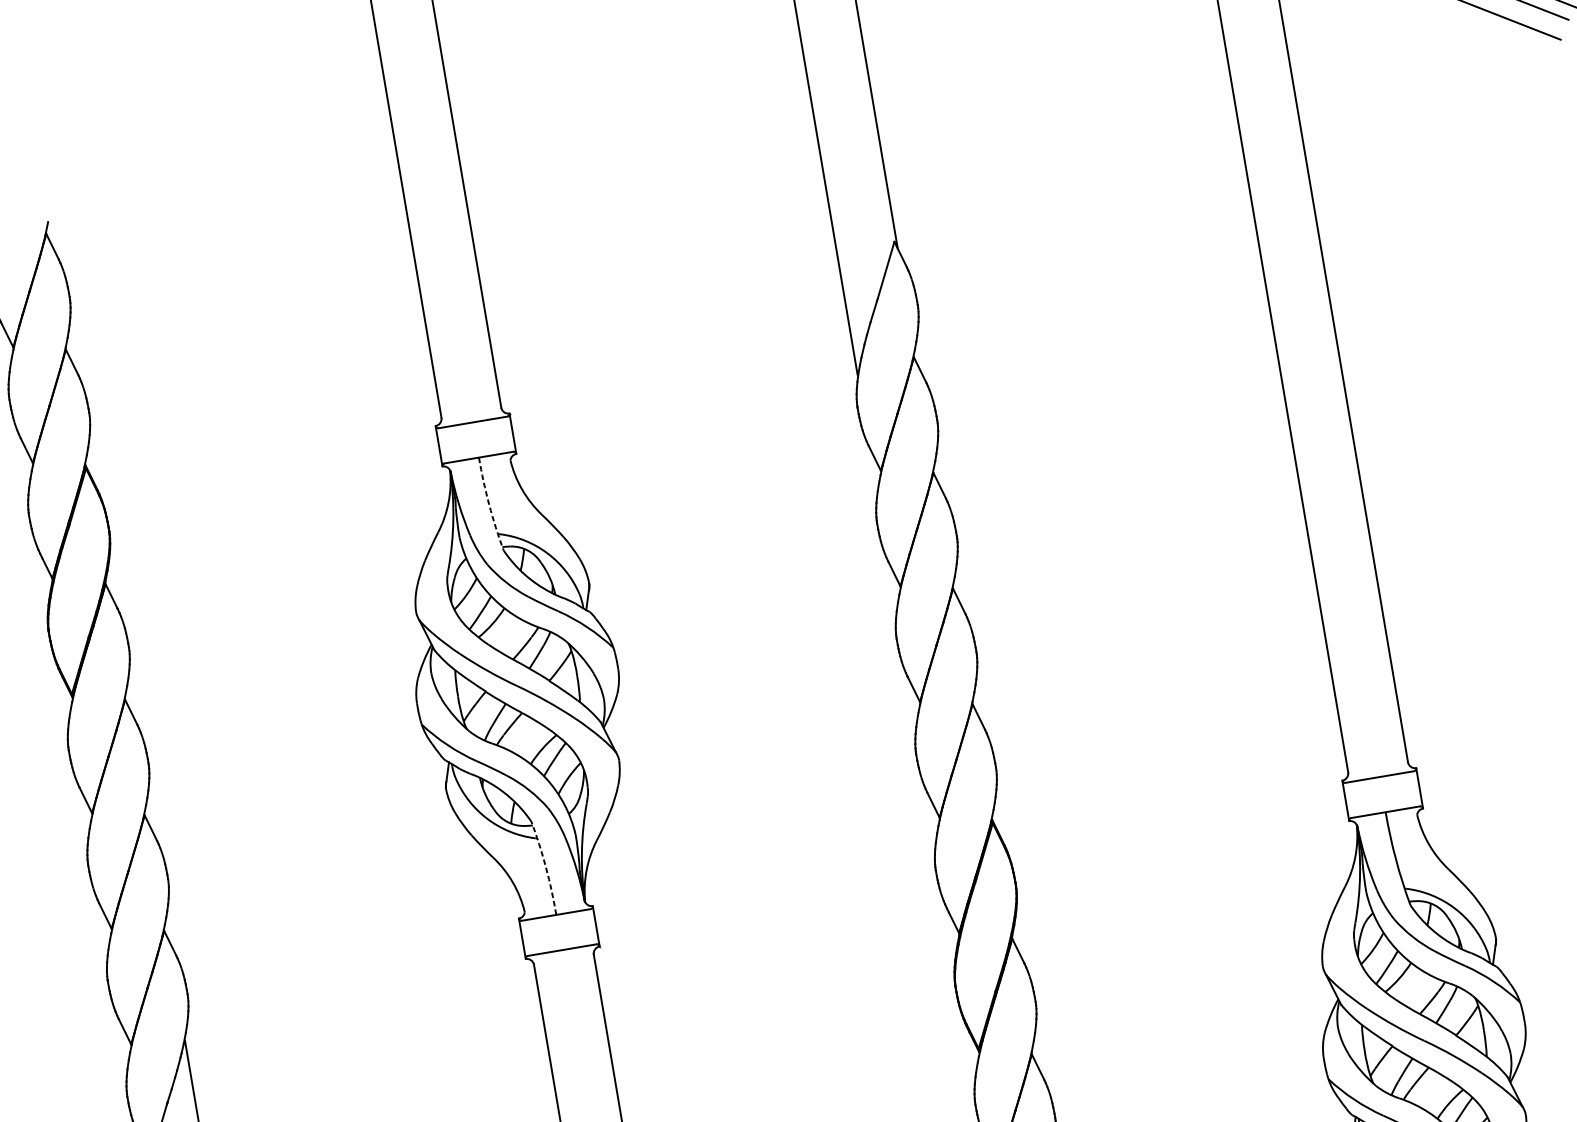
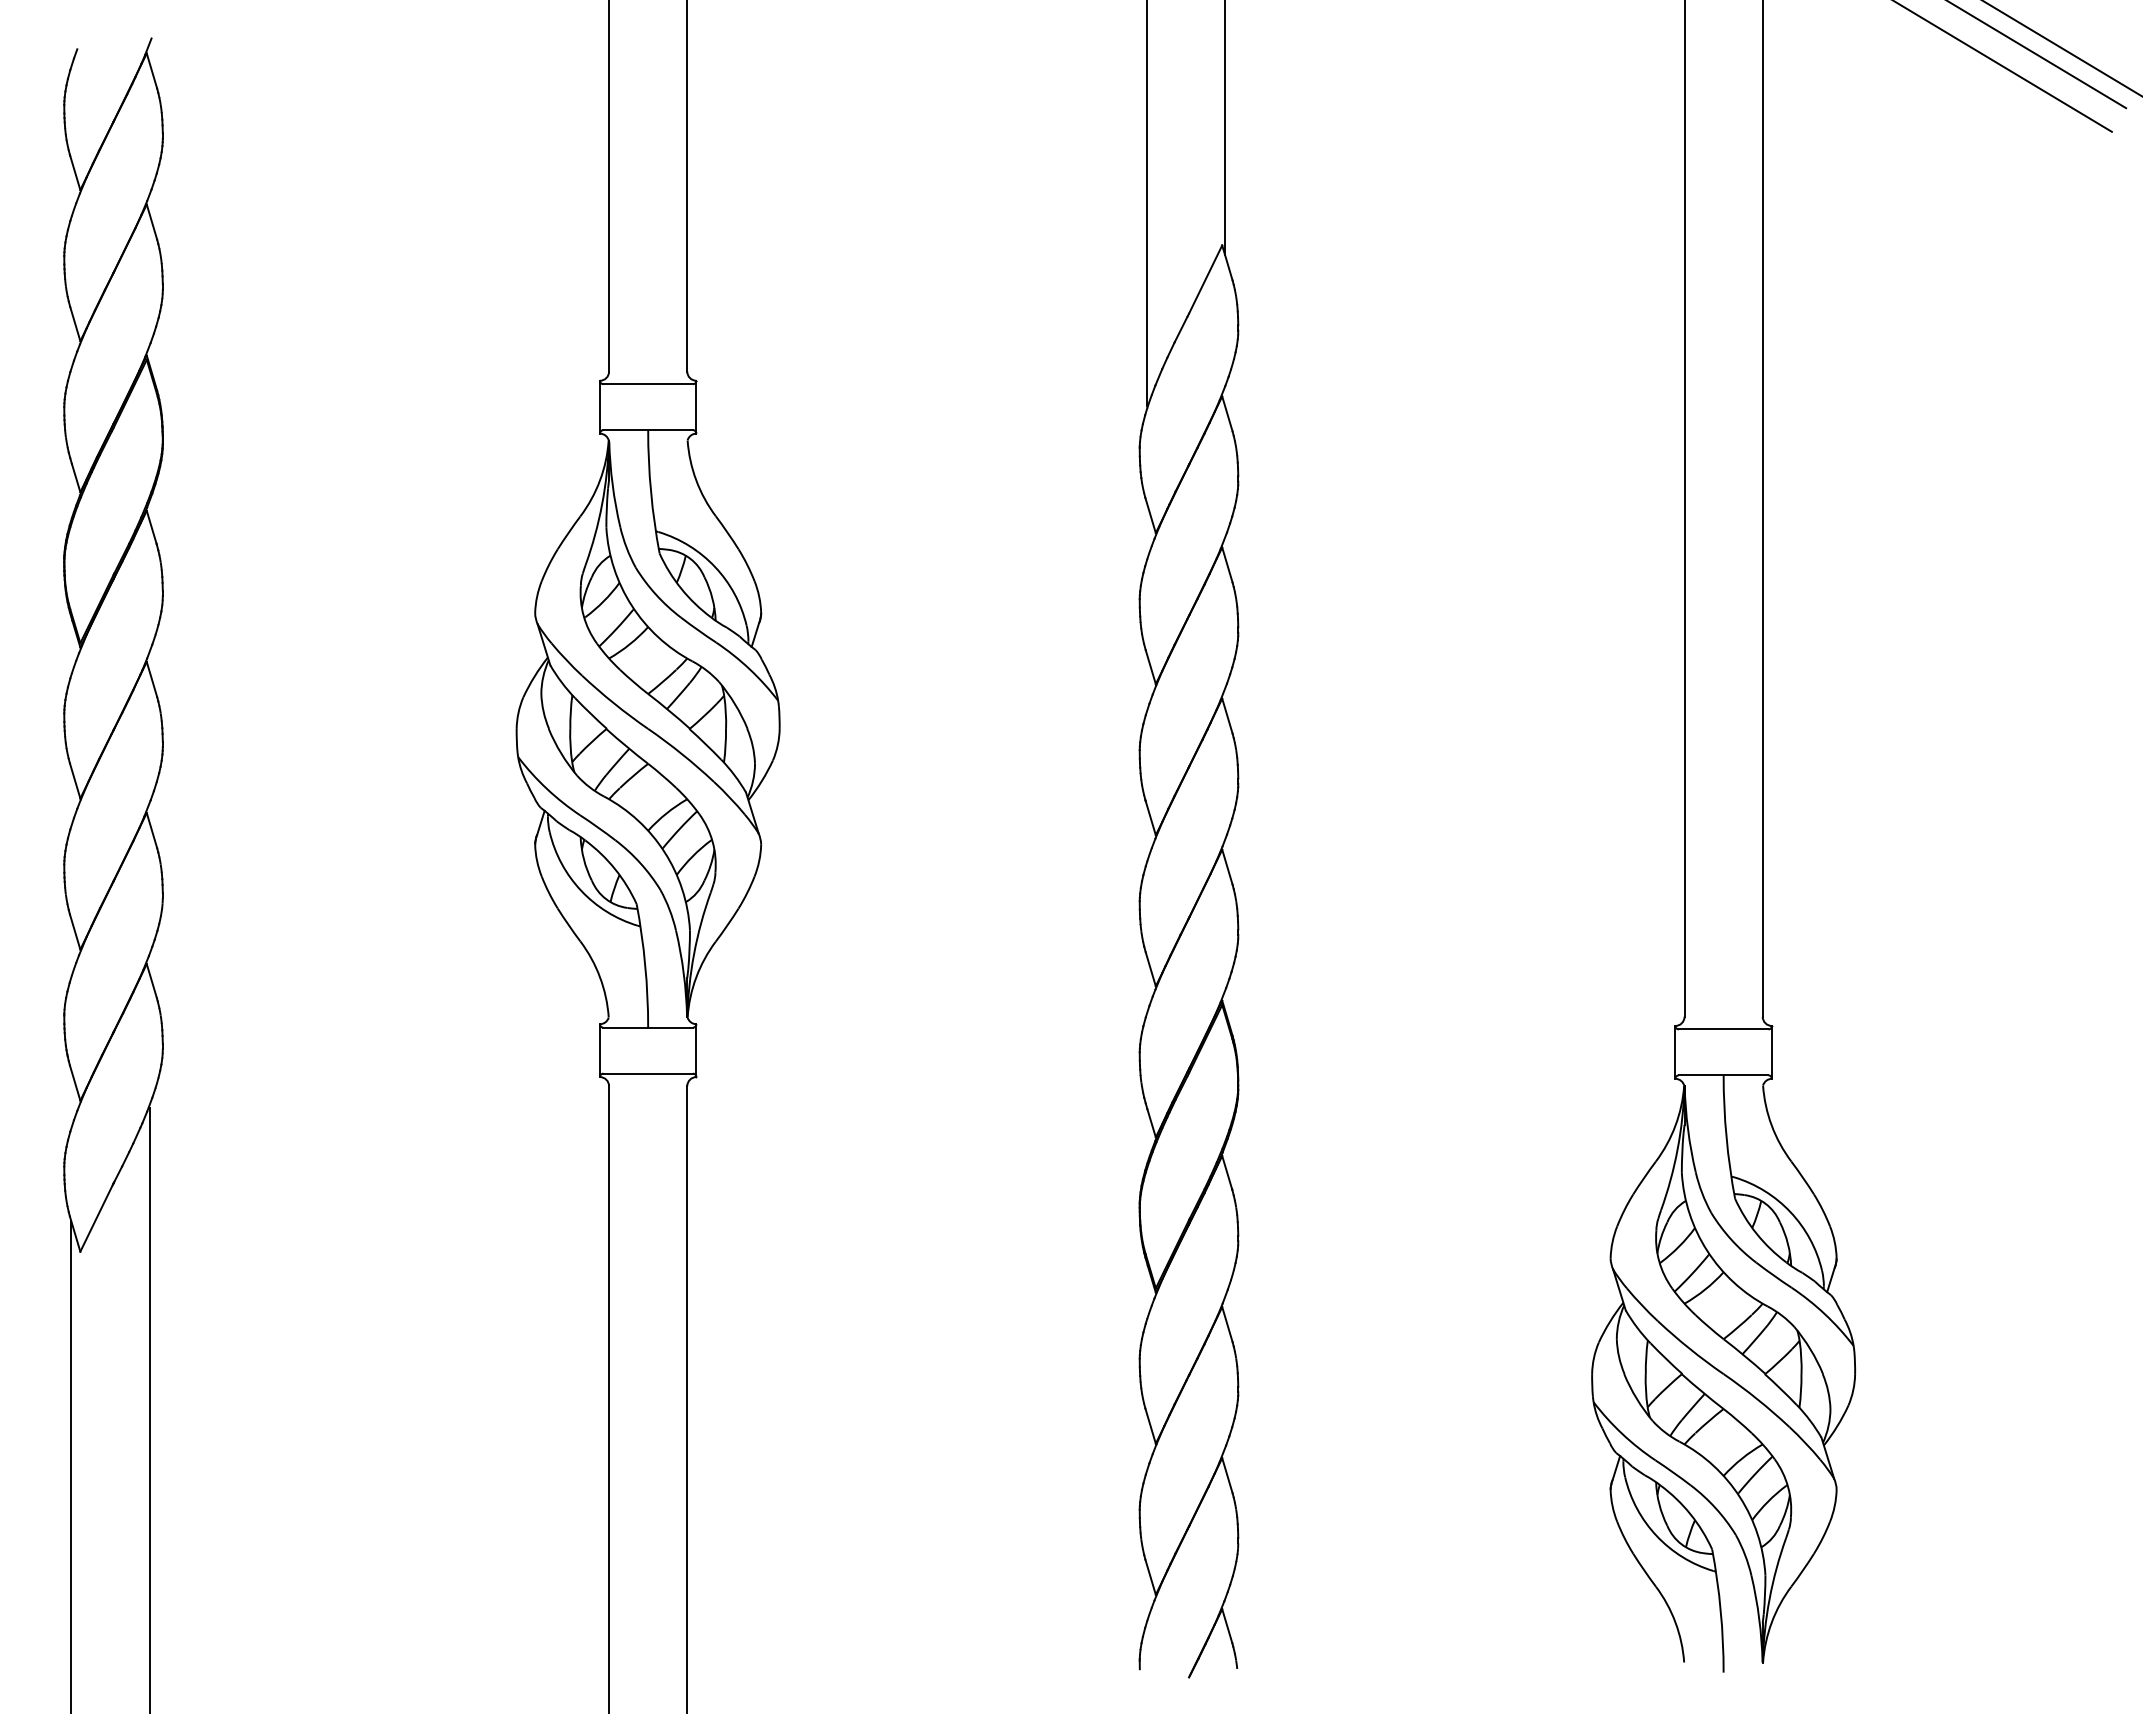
arc: (489, 504) -> (651, 492), dashed -> solid
arc: (546, 867) -> (645, 965), dashed -> solid

